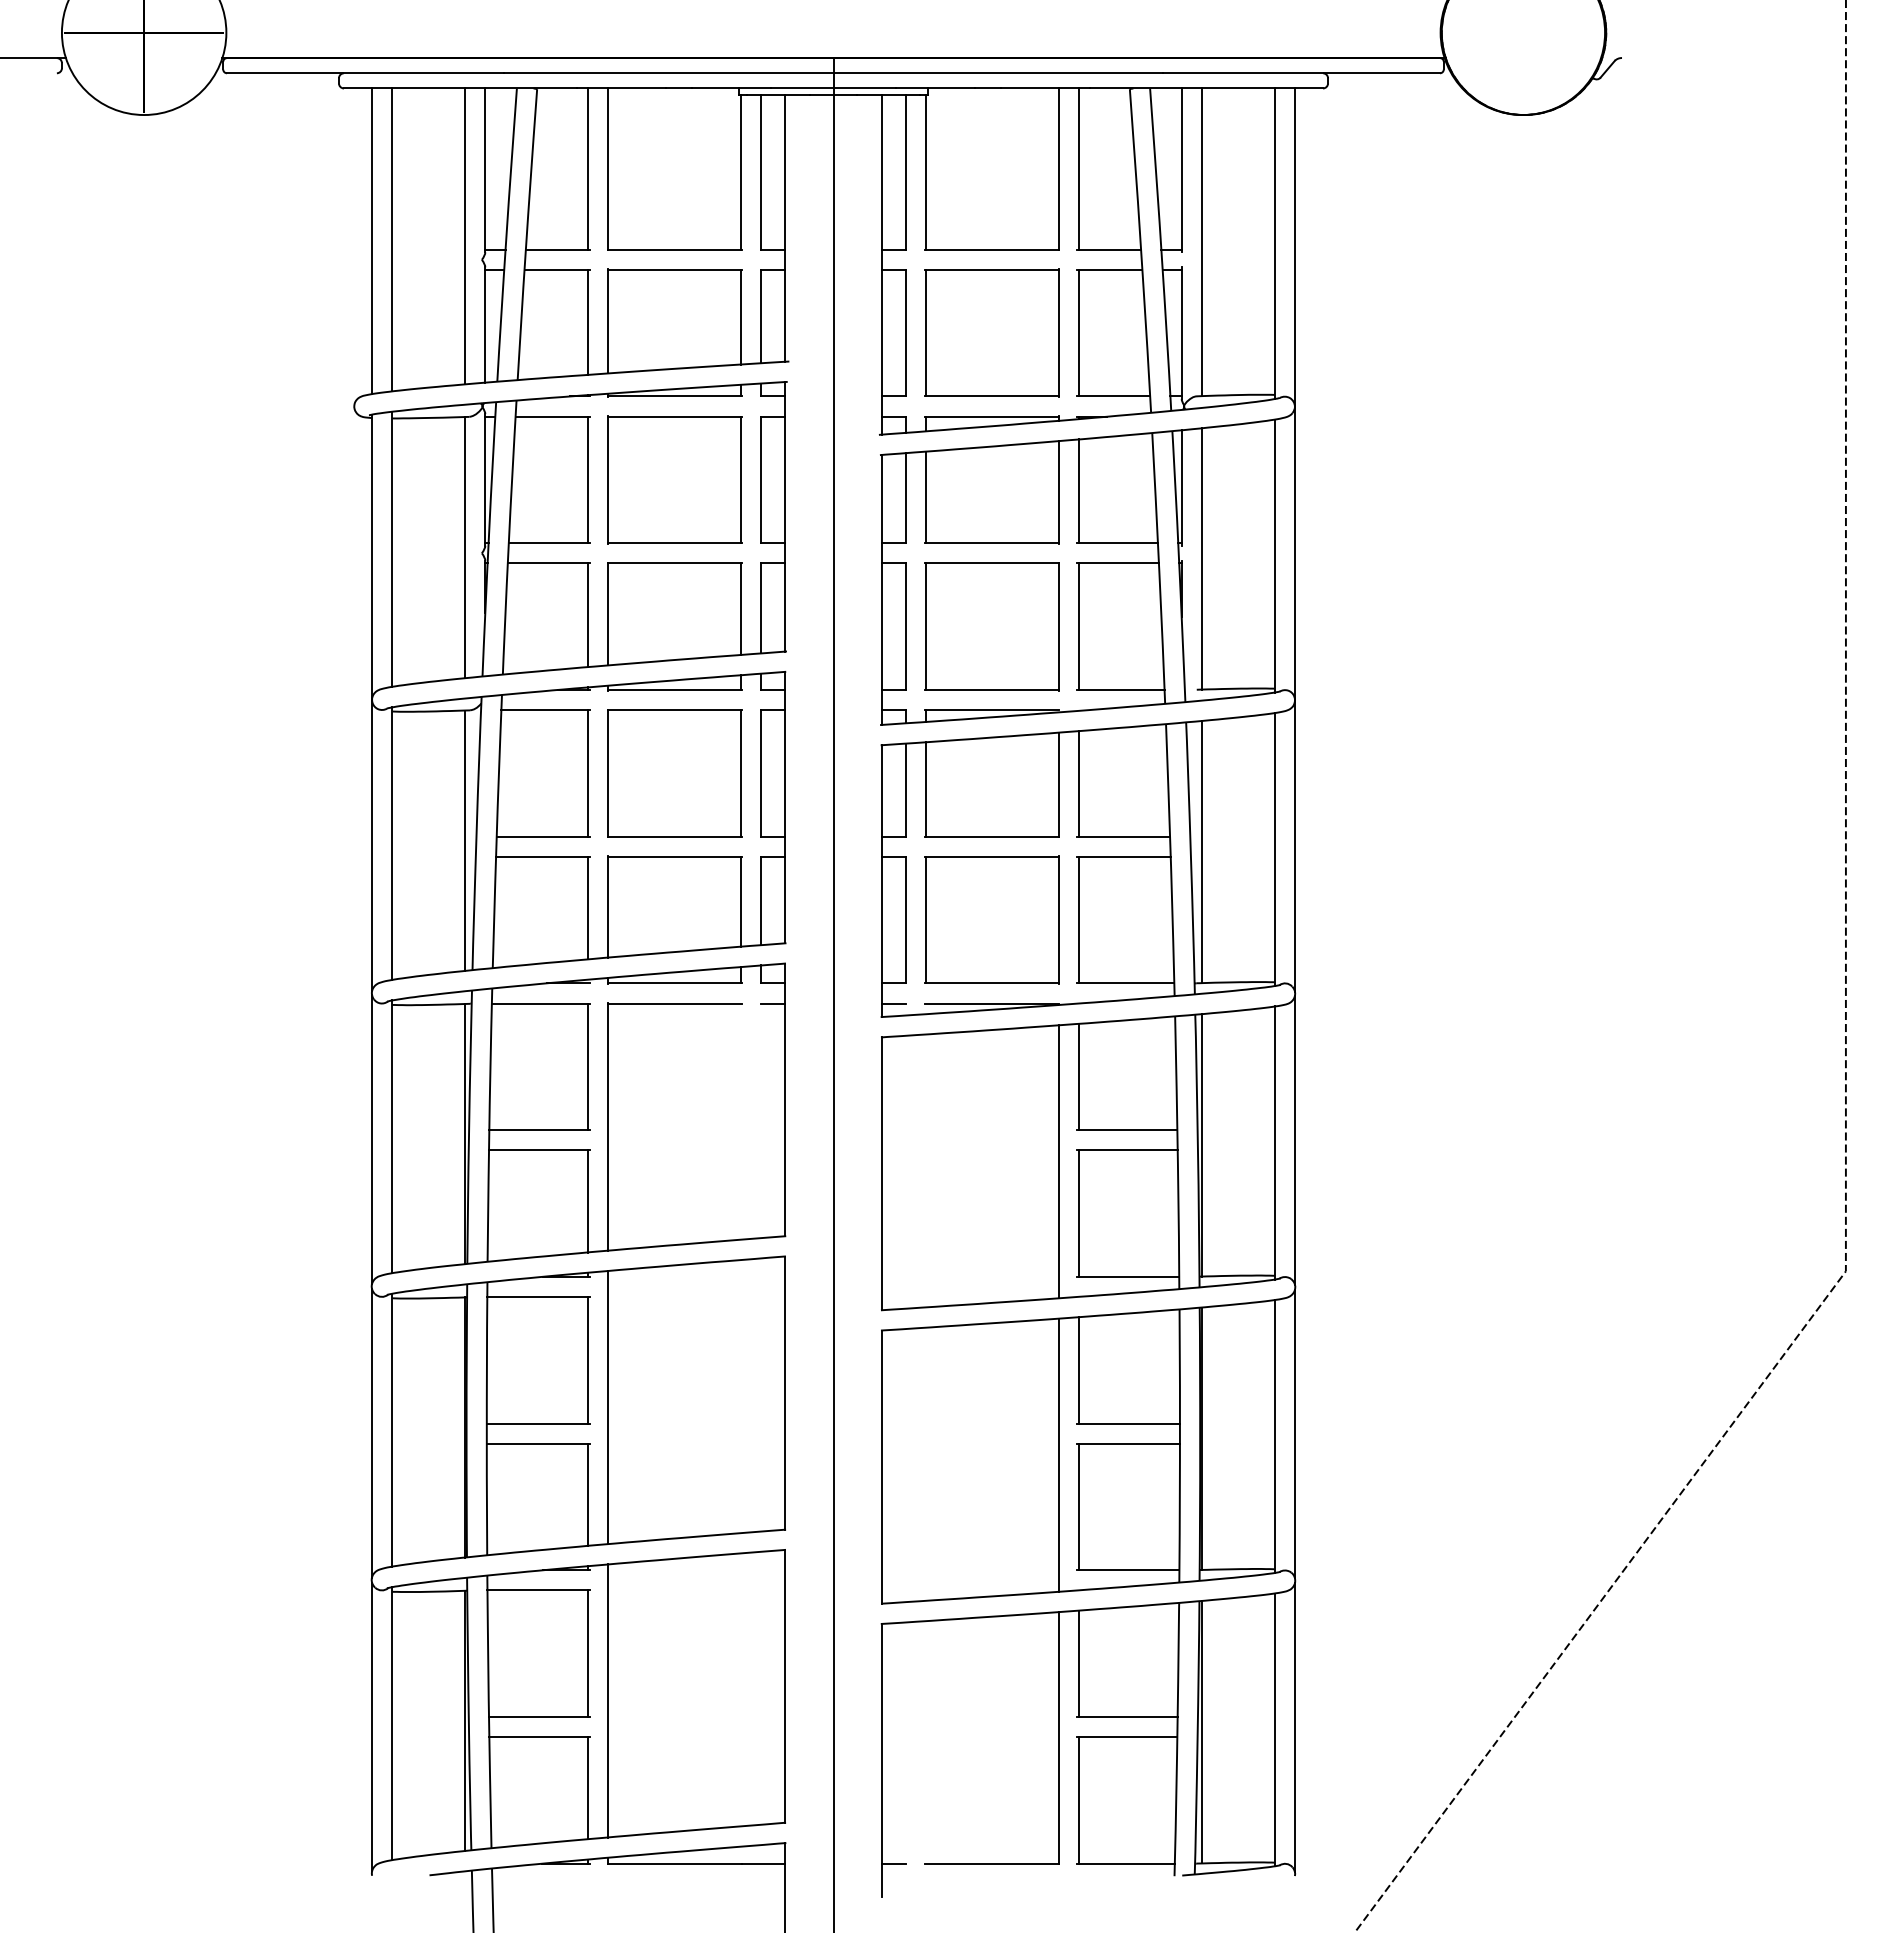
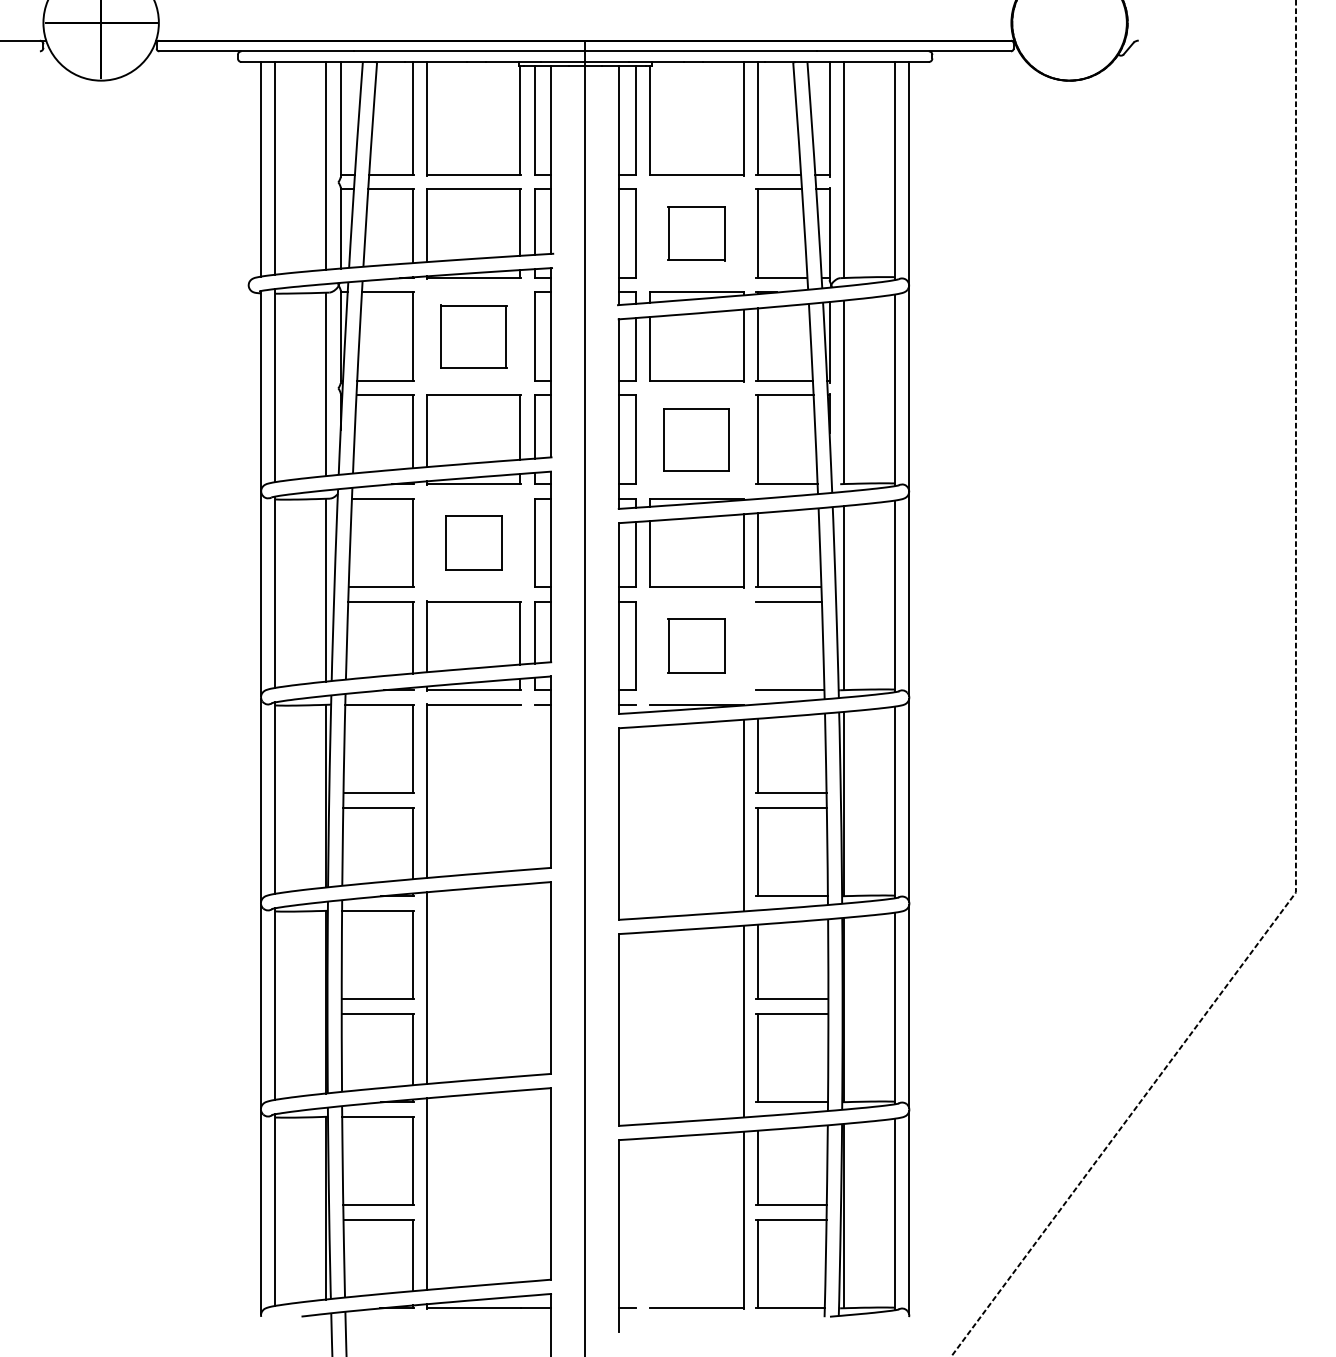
part: (991, 332) -> (696, 233), size x0.6
part: (674, 479) -> (473, 336), size x0.7
part: (991, 626) -> (696, 439), size x0.7
part: (674, 773) -> (473, 542), size x0.6
part: (991, 919) -> (696, 645), size x0.6
line: (1079, 919) -> (757, 645), removed

